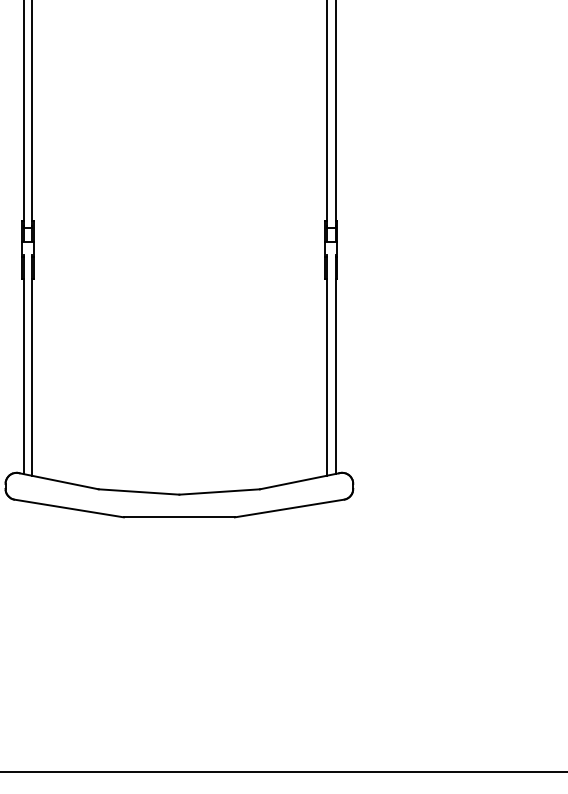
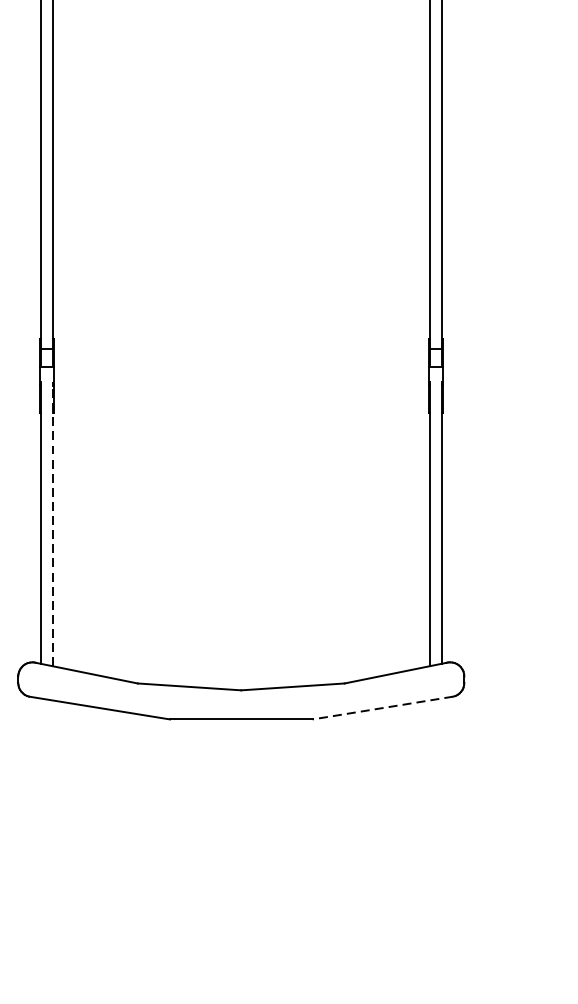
line: (32, 365) -> (52, 524), solid -> dashed
line: (289, 508) -> (382, 708), solid -> dashed

